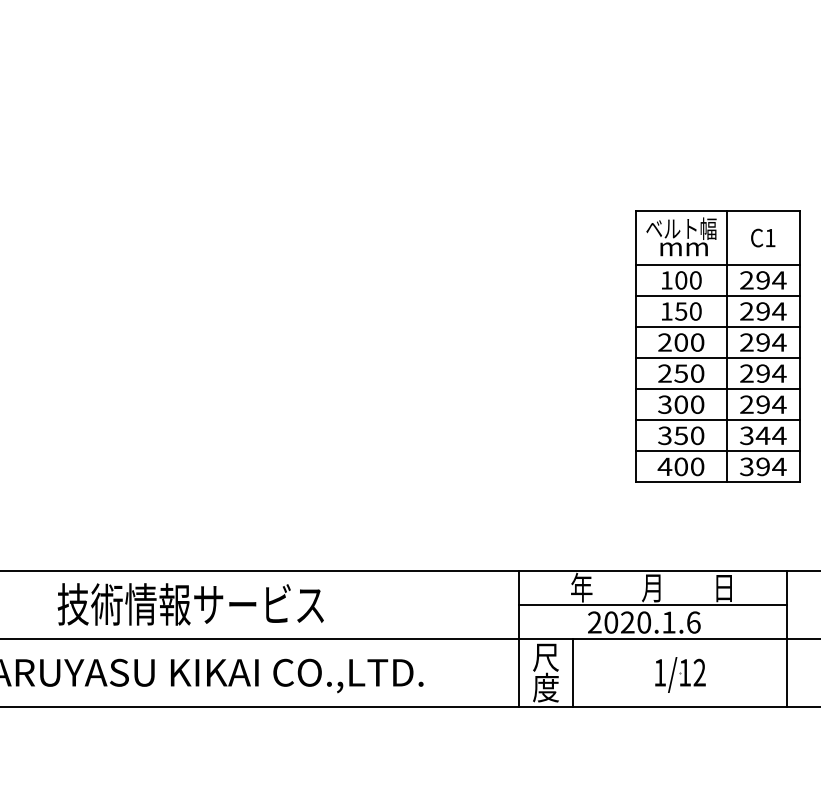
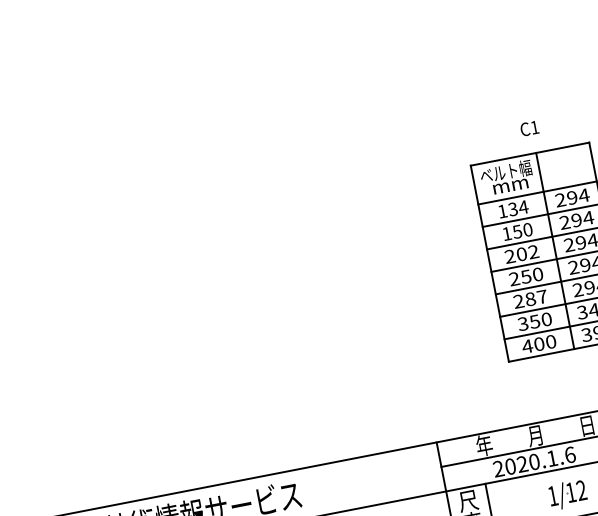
text: (763, 237) -> (529, 128), moved
text: (688, 280) -> (518, 208), 100 -> 134
text: (697, 342) -> (533, 251), 200 -> 202
text: (681, 404) -> (530, 299), 300 -> 287

